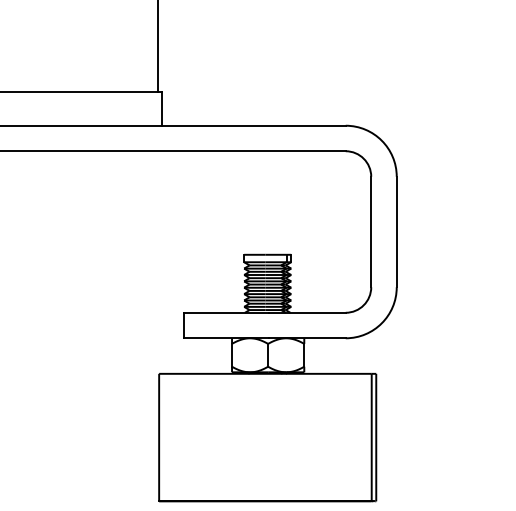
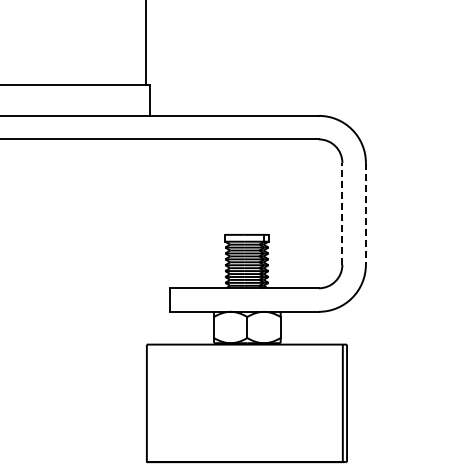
line: (371, 231) -> (342, 213), solid -> dashed
line: (396, 231) -> (365, 213), solid -> dashed

